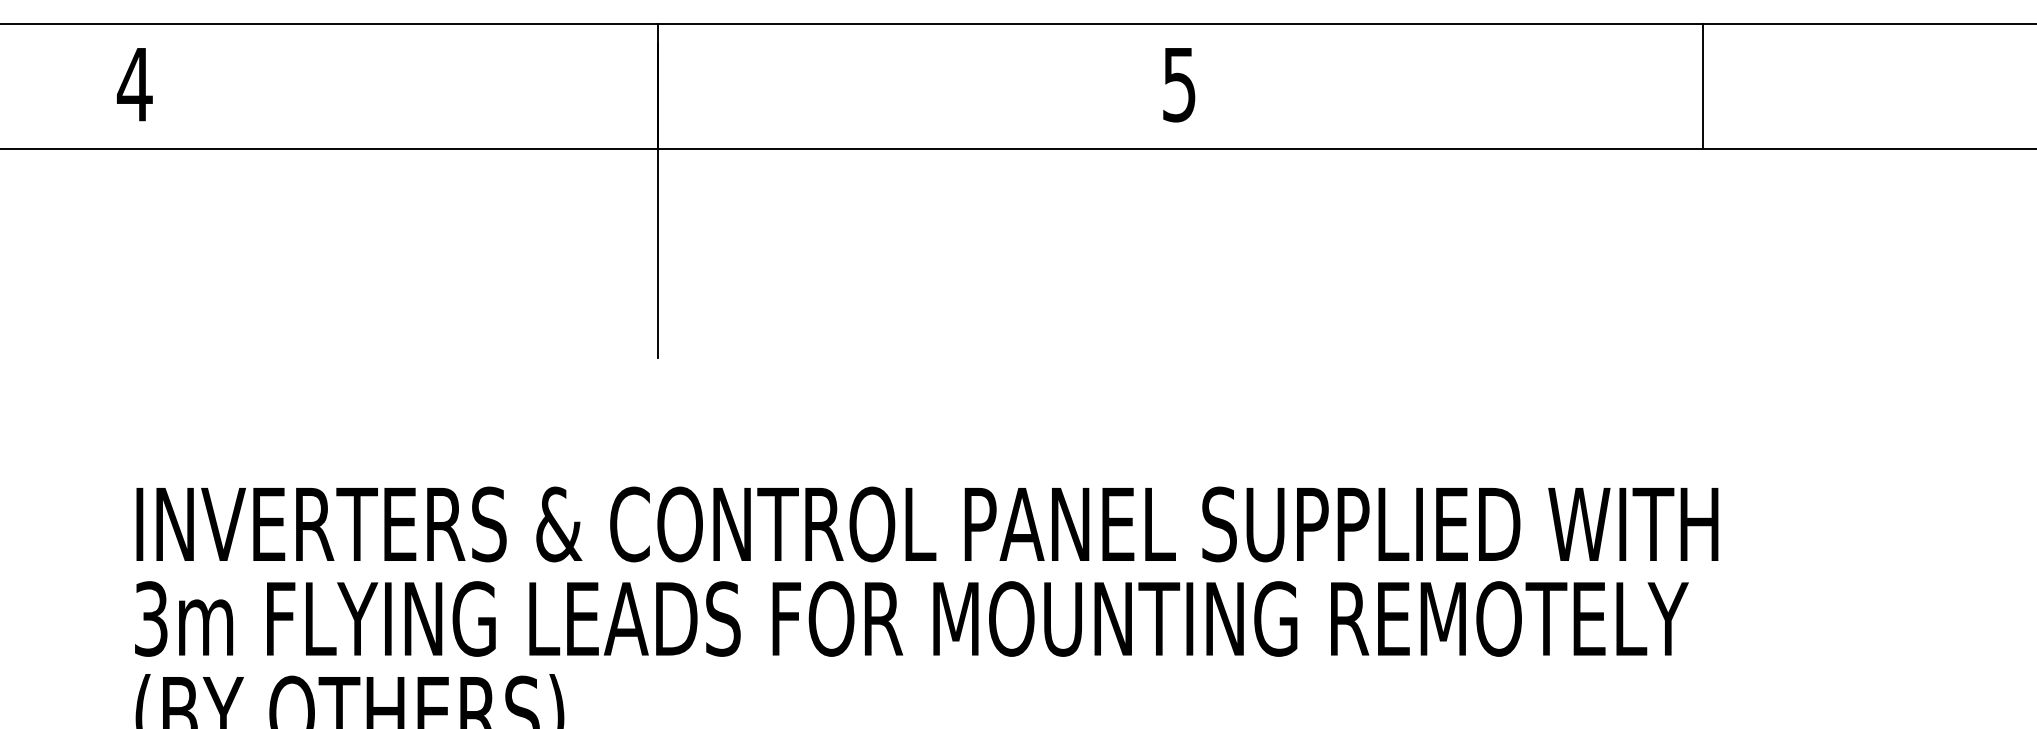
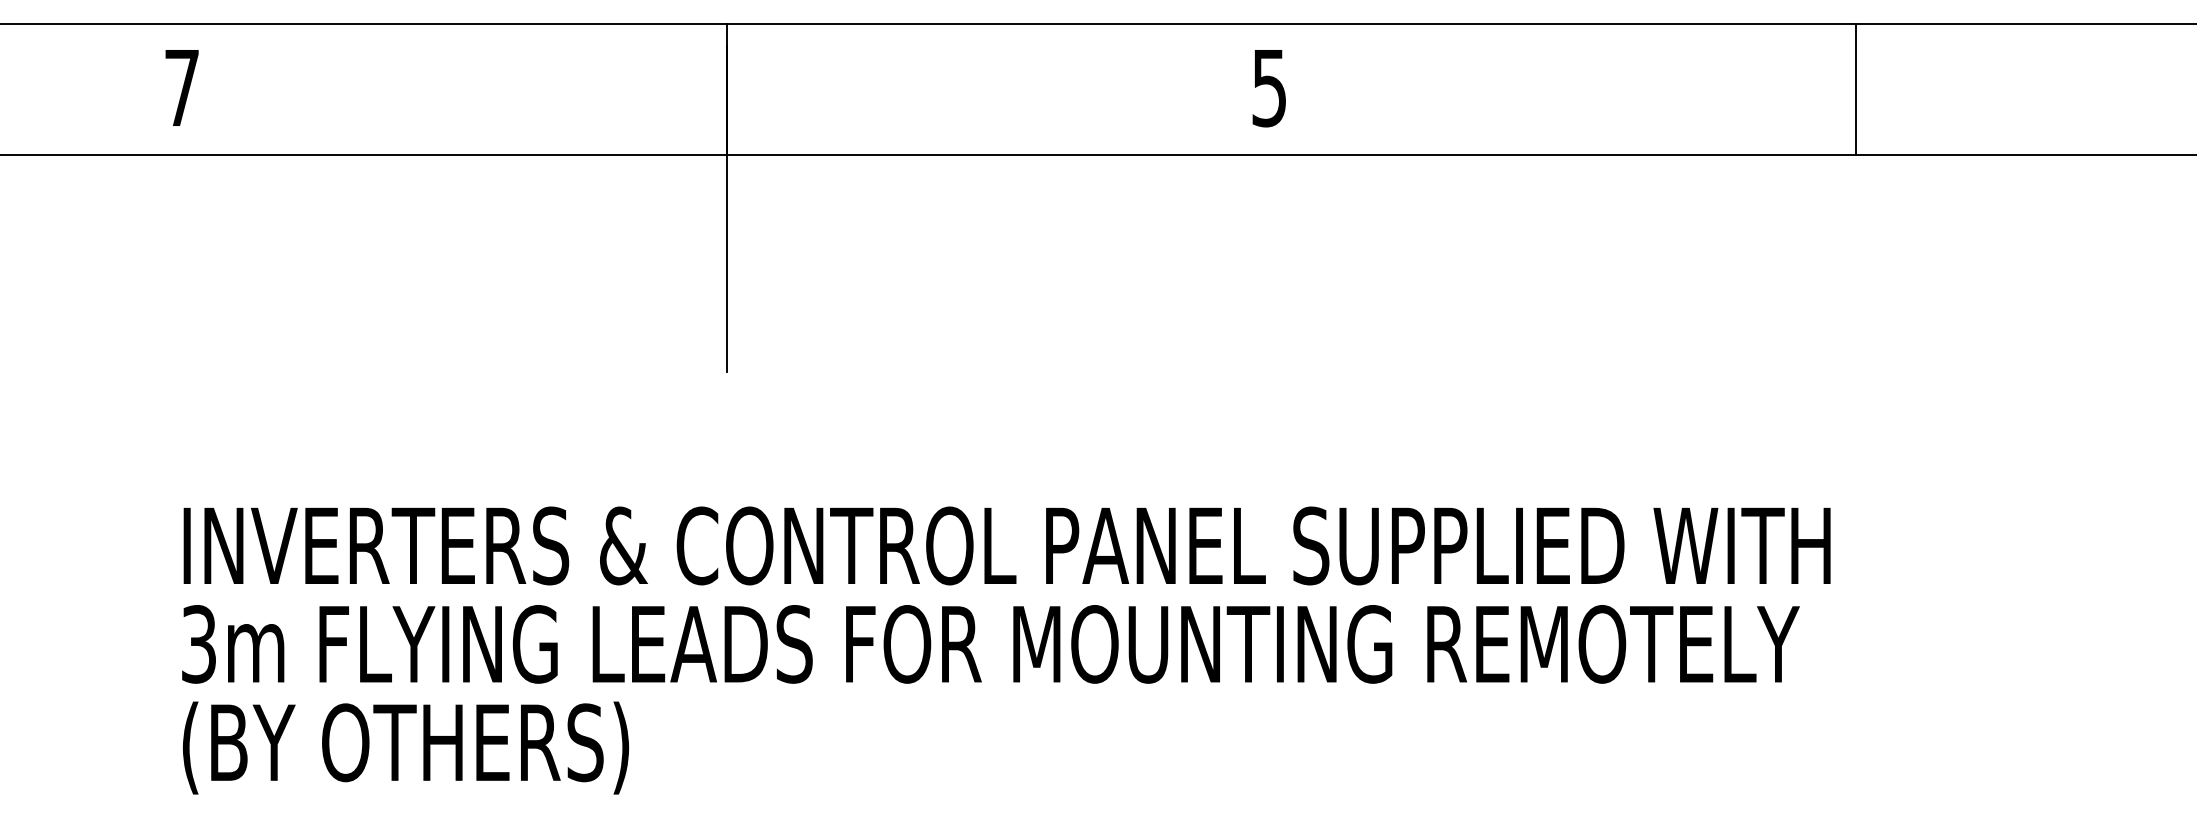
text: (134, 84) -> (181, 87), 4 -> 7
line: (1702, 86) -> (1856, 89), moved

